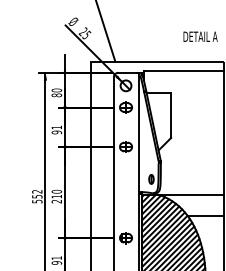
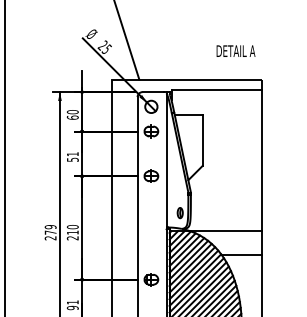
text: (56, 95) -> (72, 117), 80 -> 60
text: (56, 132) -> (72, 159), 91 -> 51
text: (37, 196) -> (50, 232), 552 -> 279

